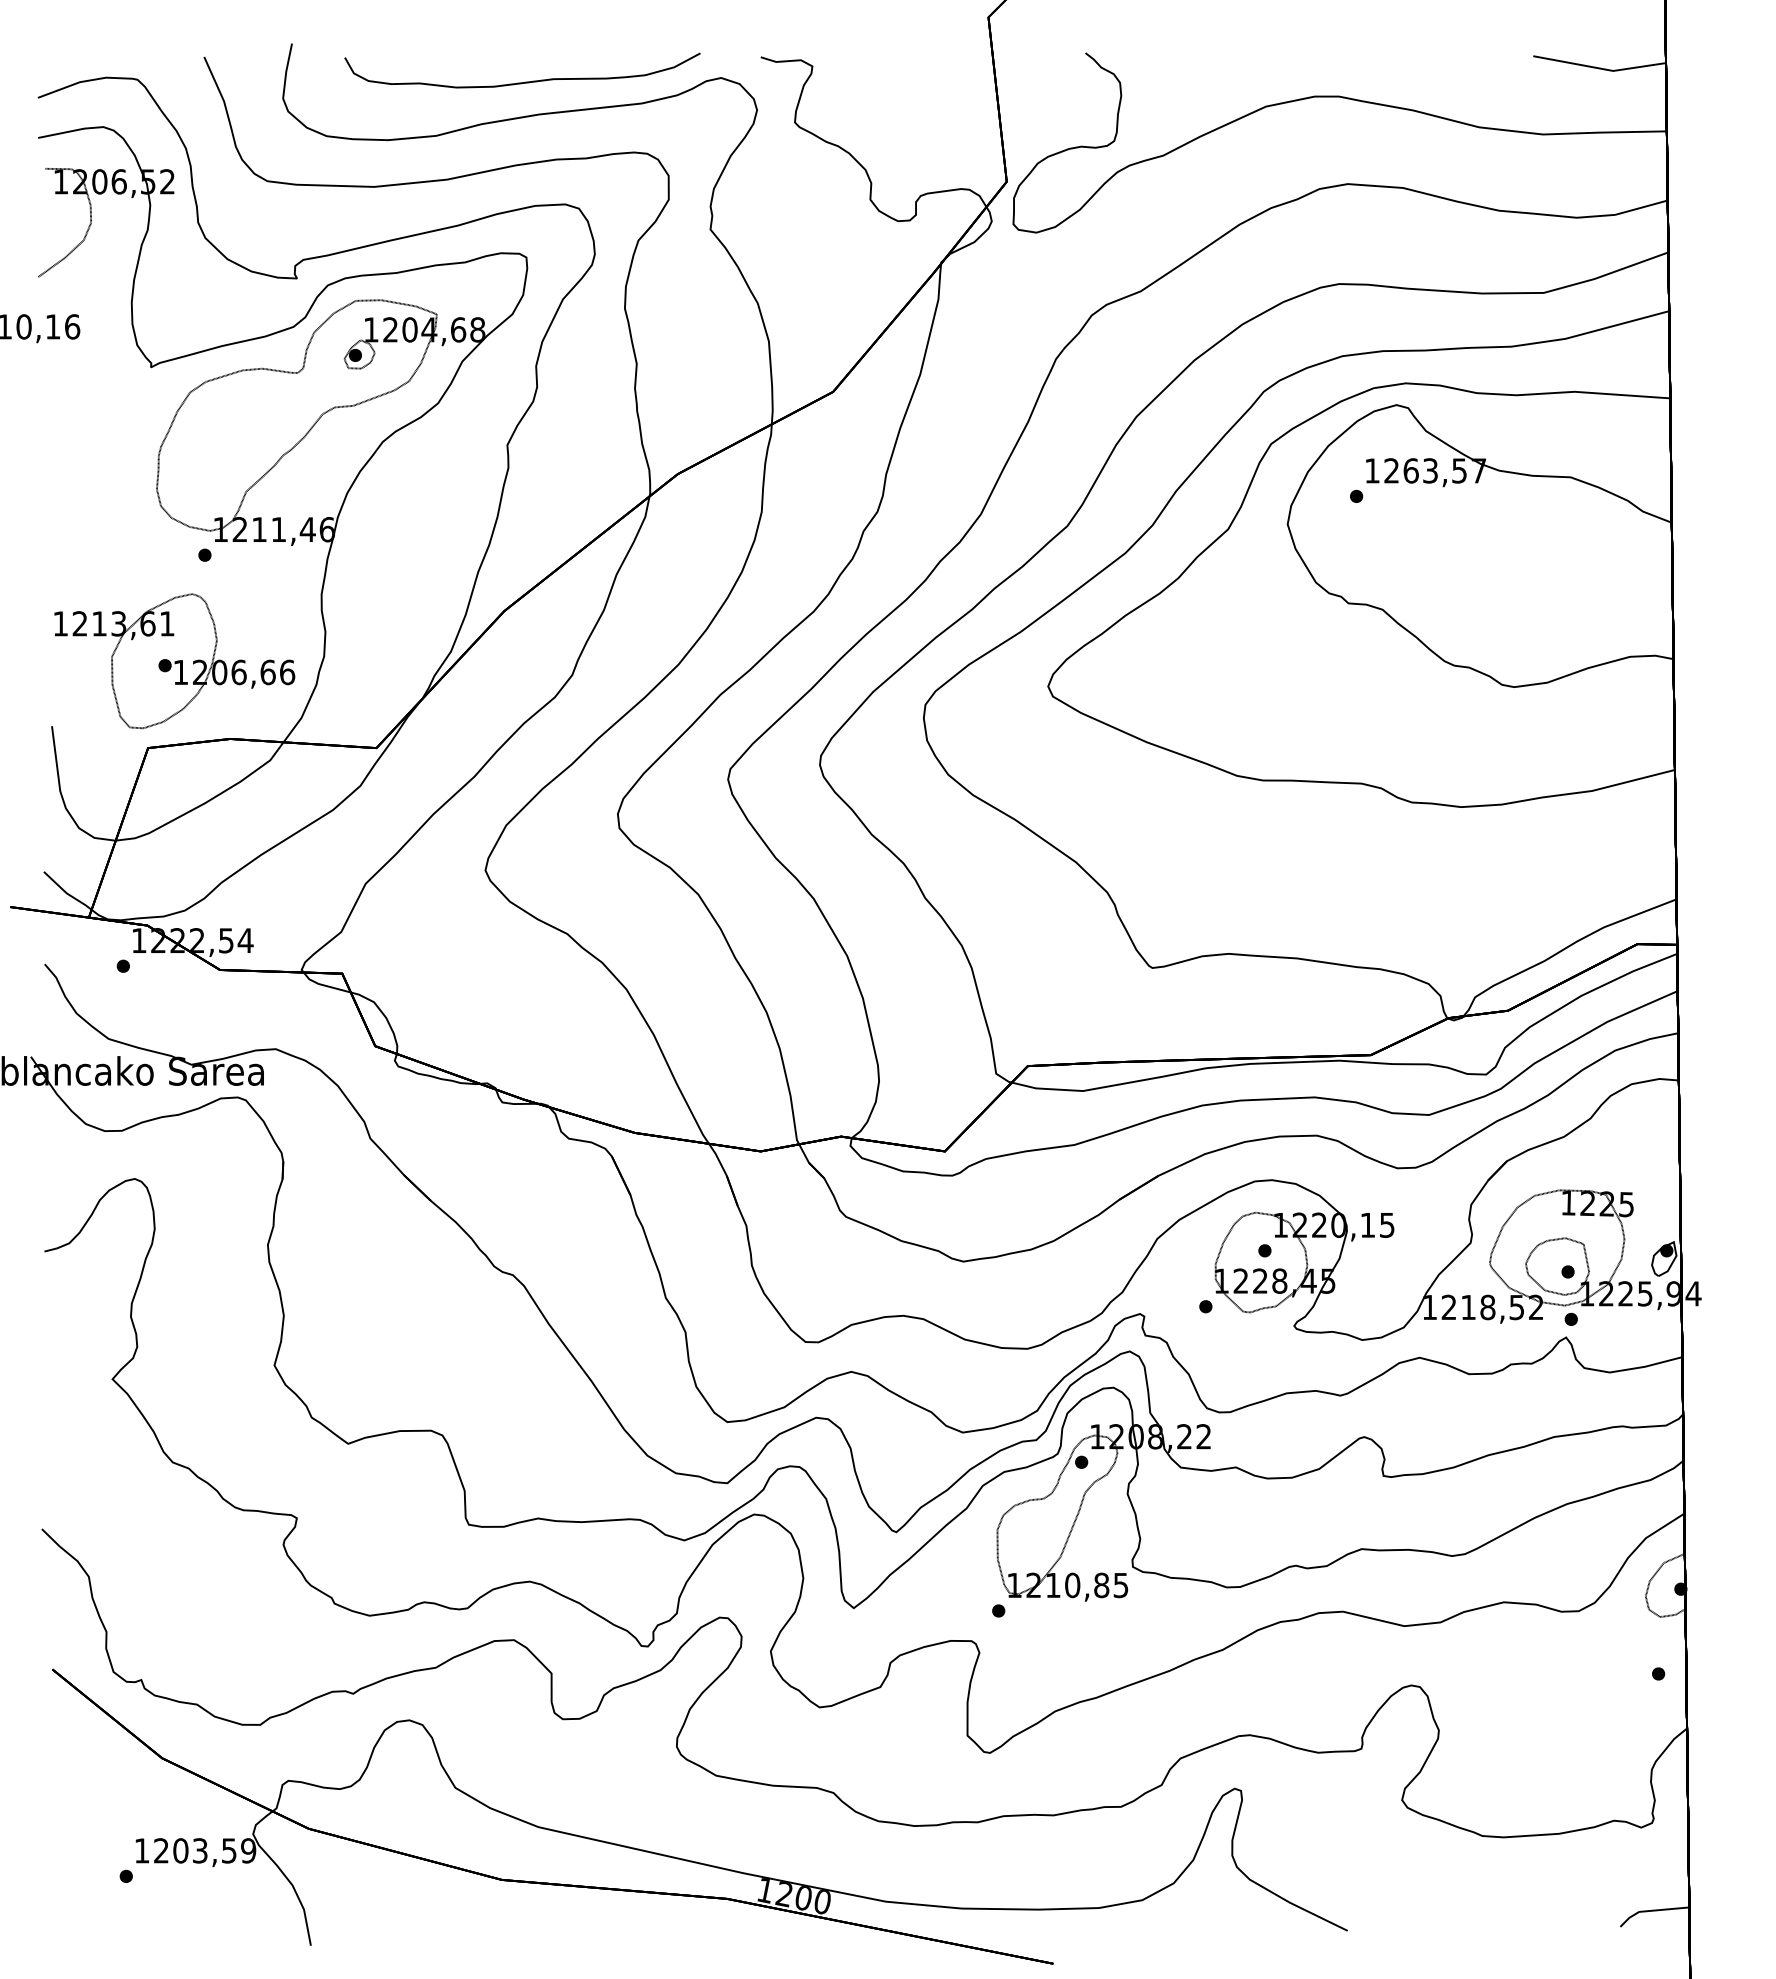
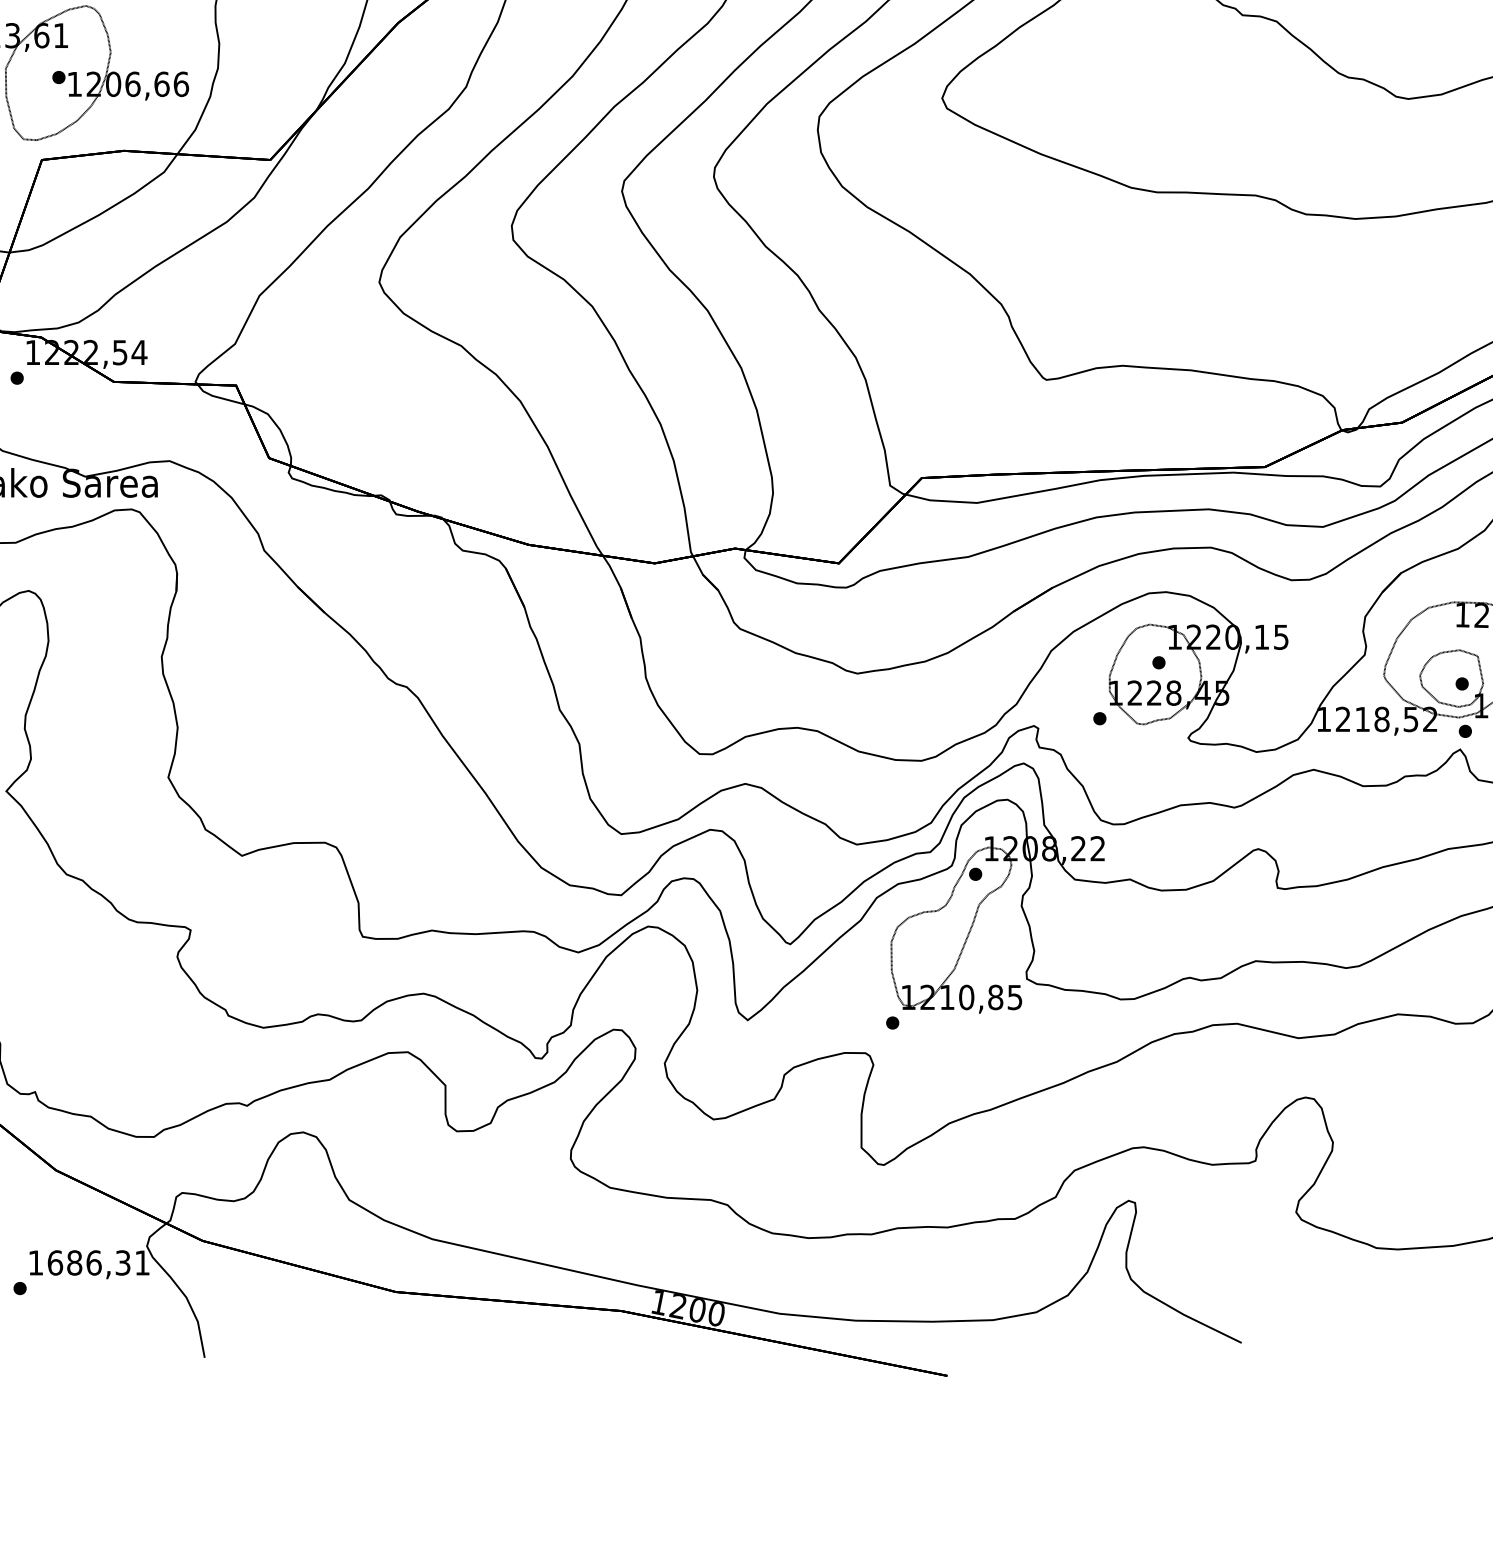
text: (205, 1850) -> (99, 1262), 1203,59 -> 1686,31

